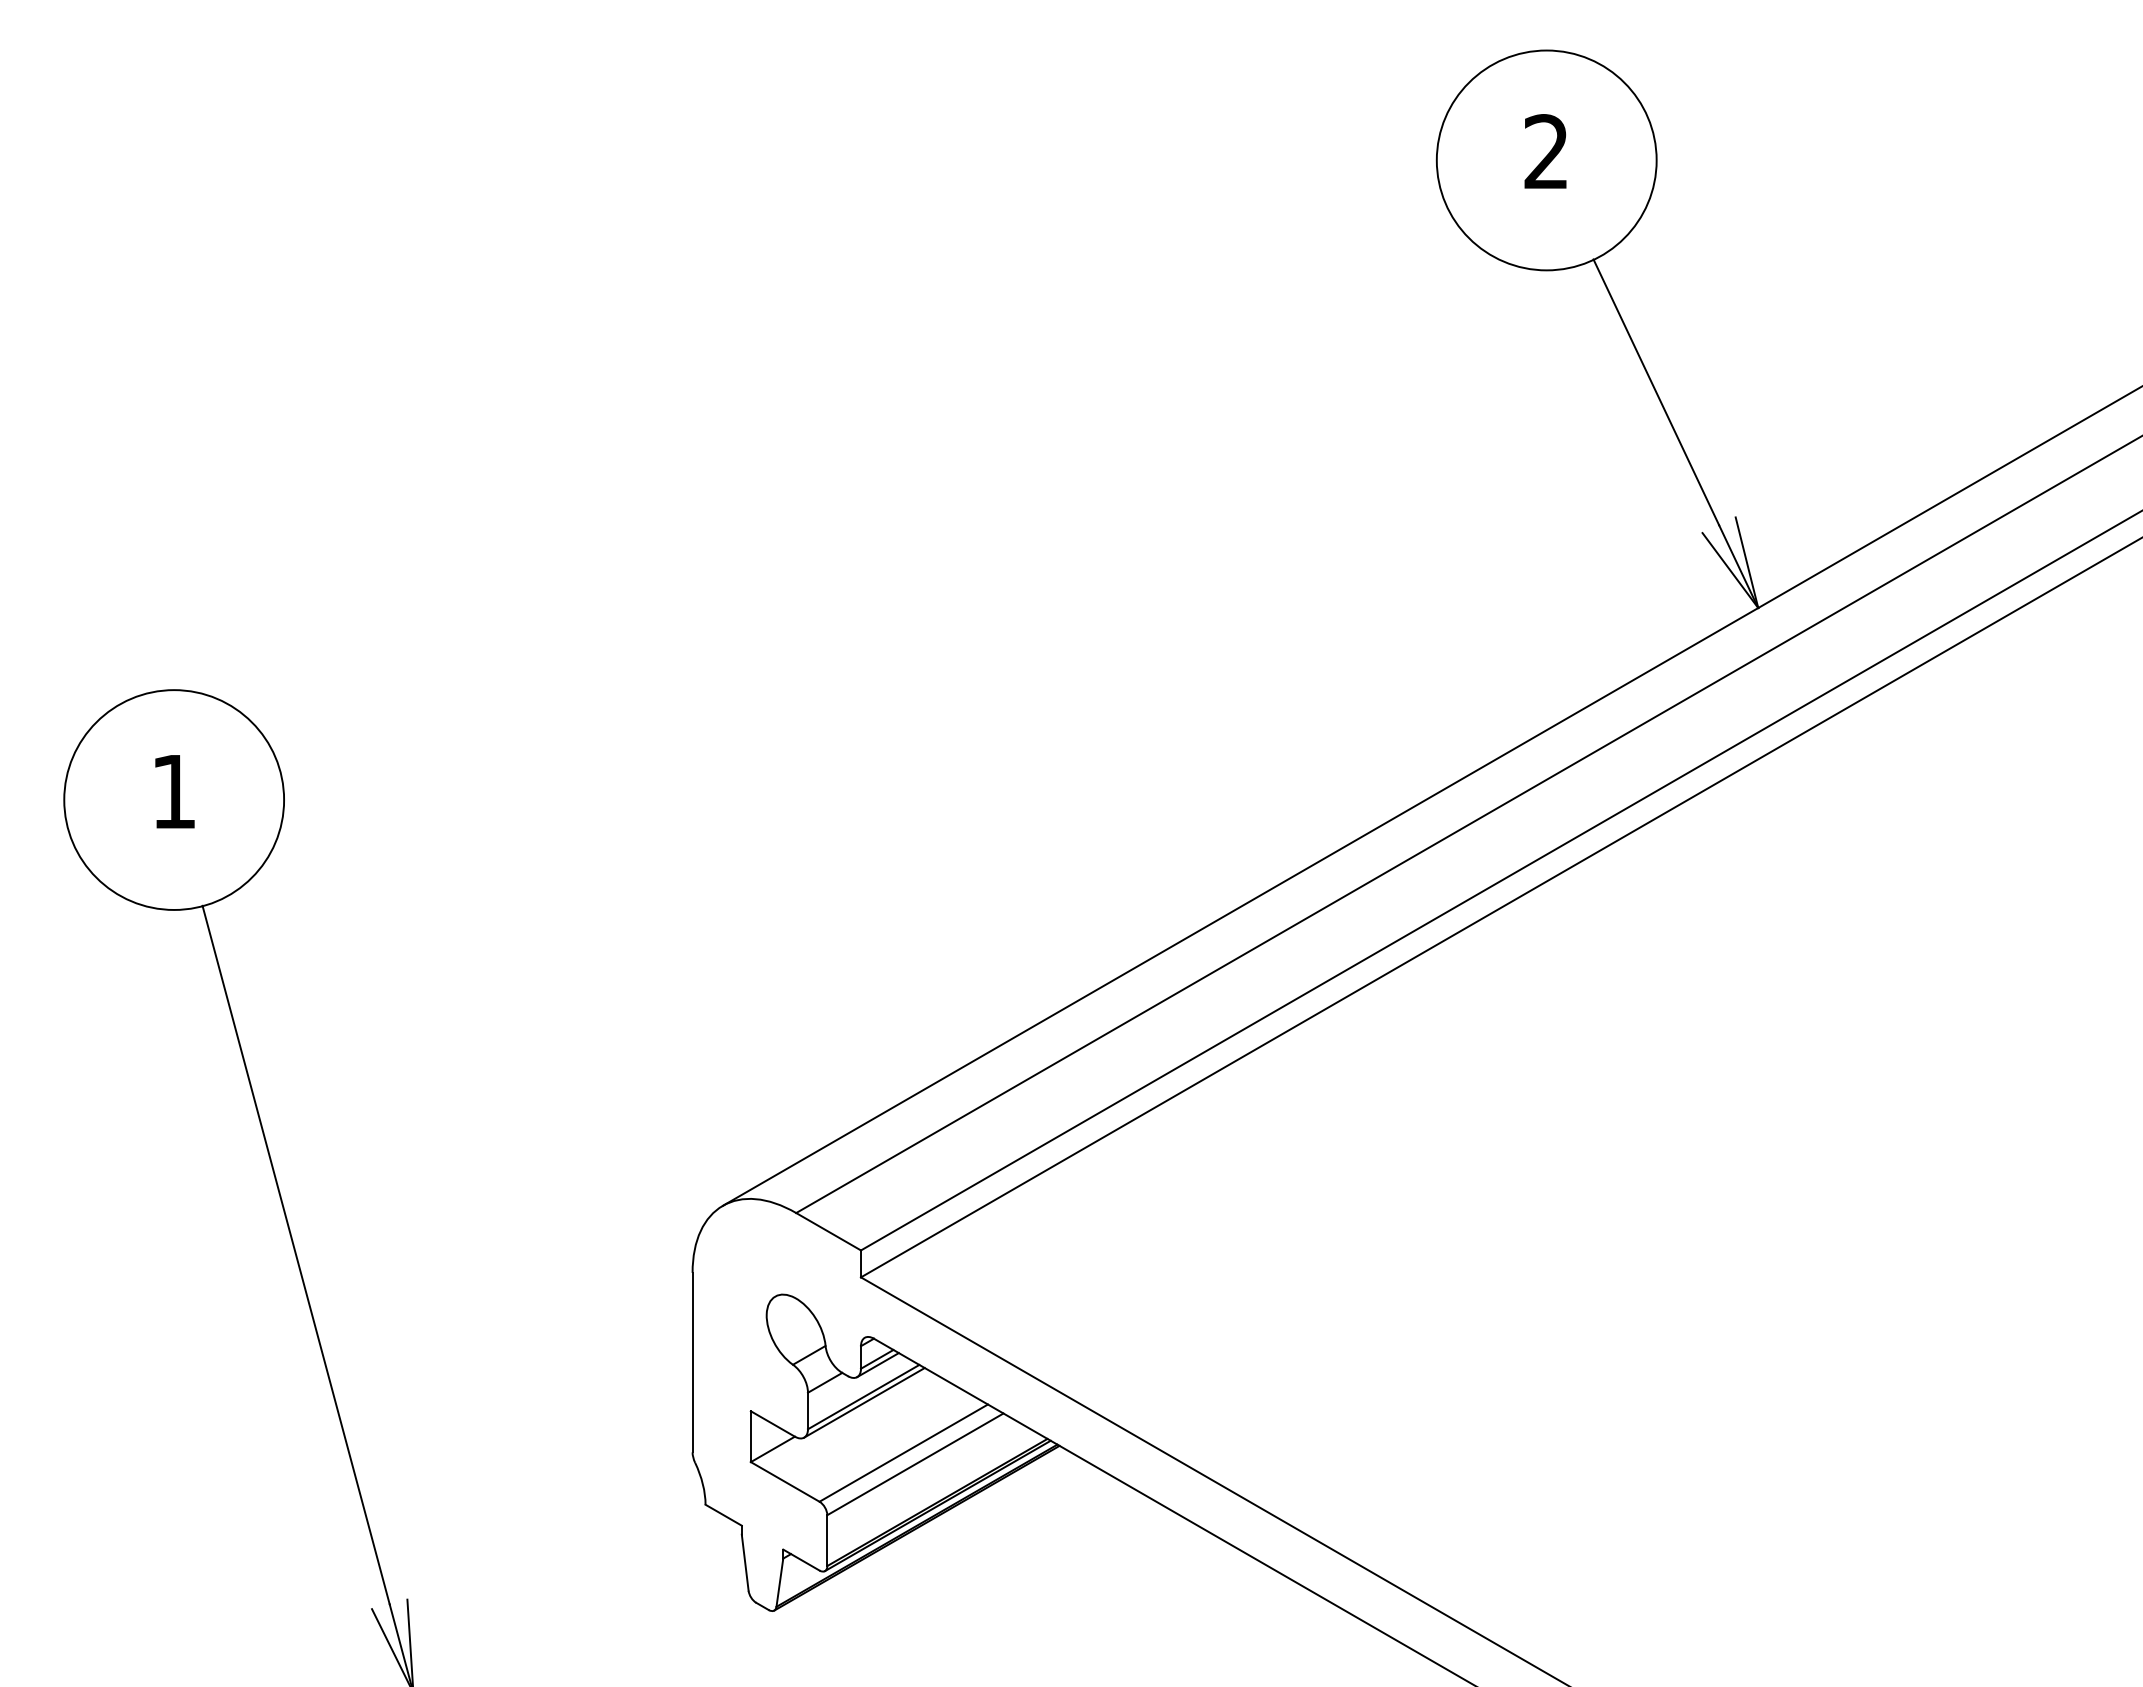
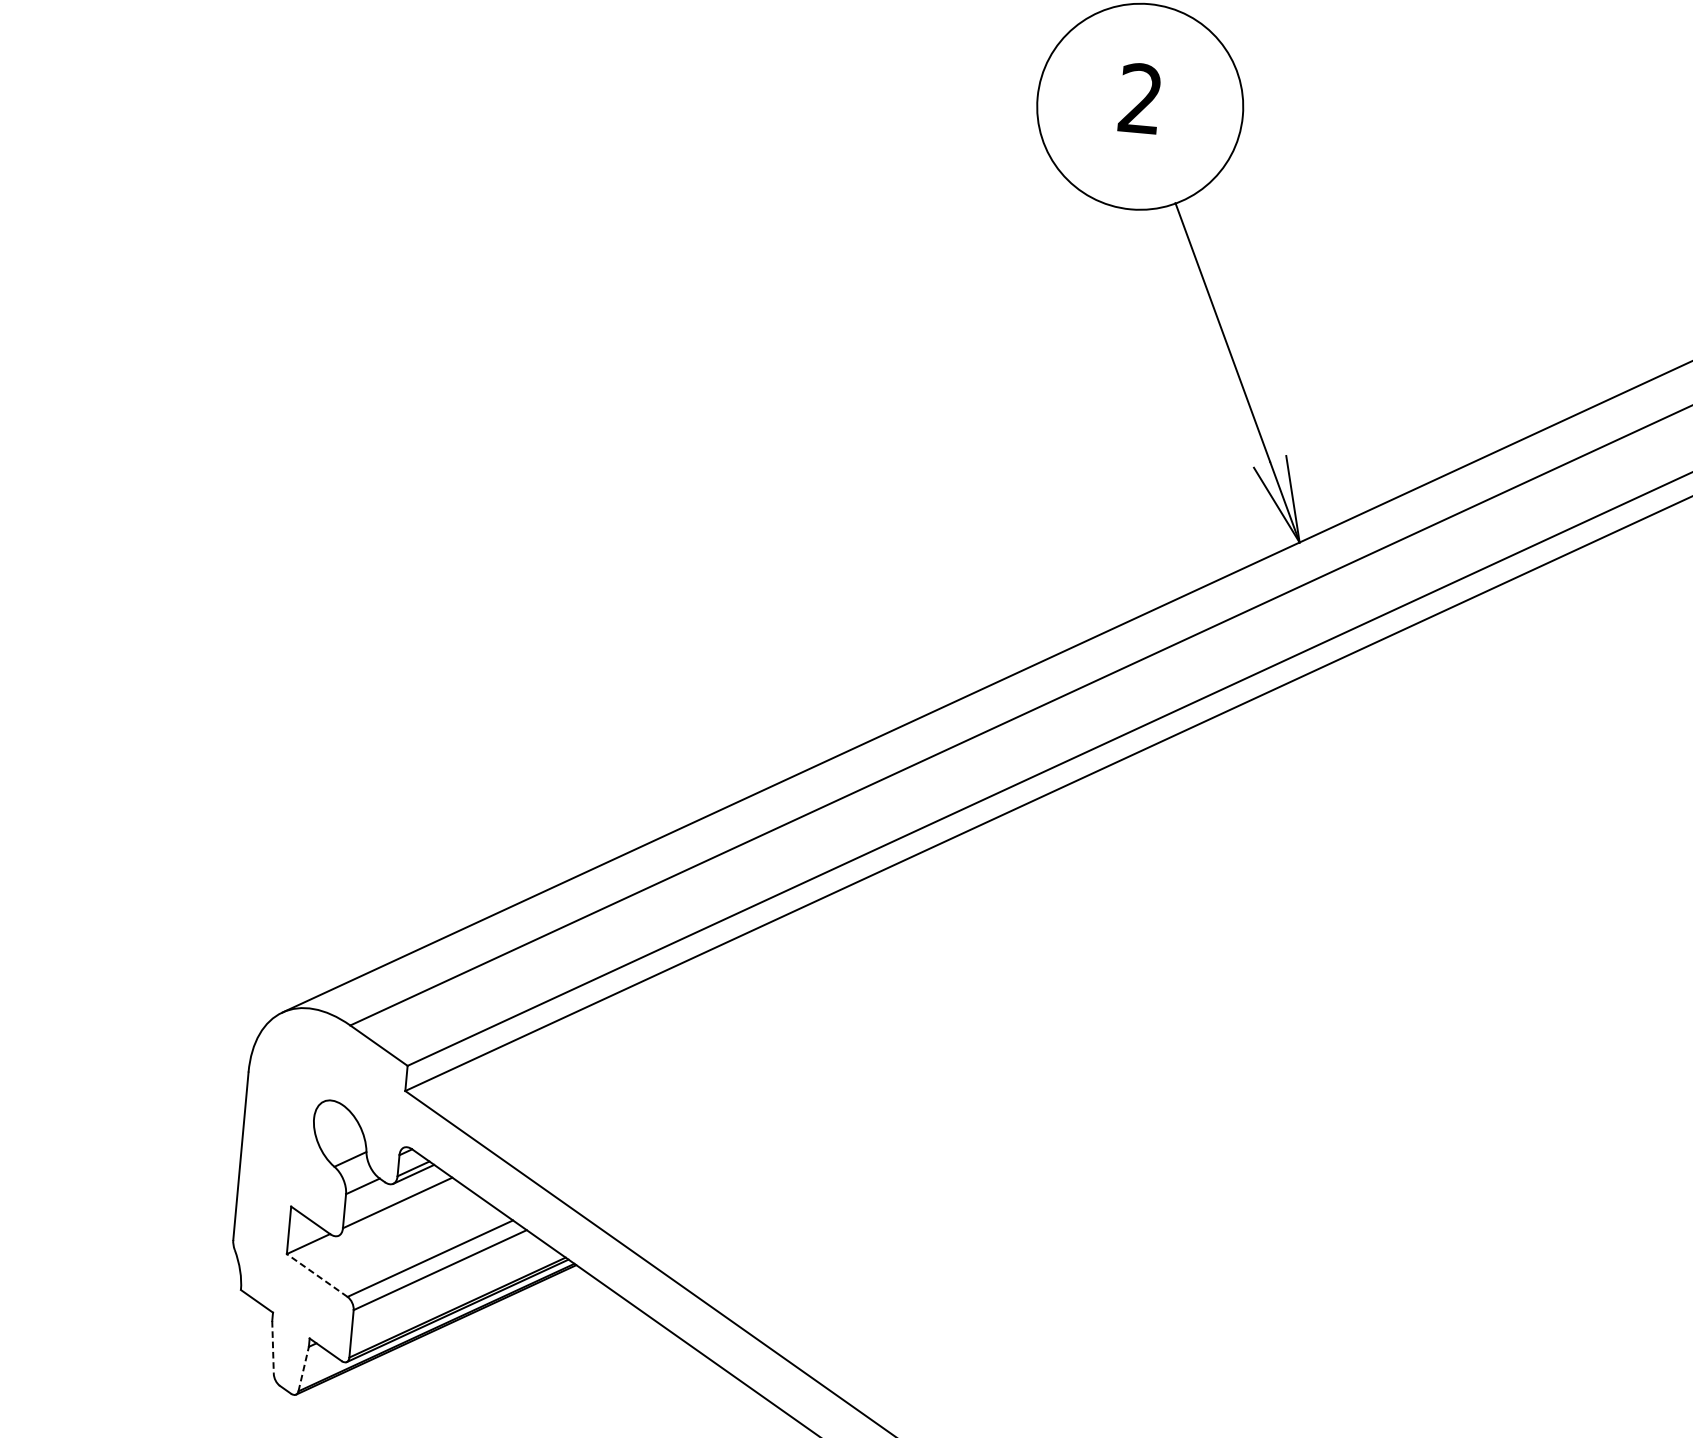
line: (864, 1402) -> (397, 1208), removed
line: (785, 1481) -> (317, 1275), solid -> dashed
line: (745, 1563) -> (273, 1348), solid -> dashed
line: (779, 1582) -> (303, 1368), solid -> dashed

